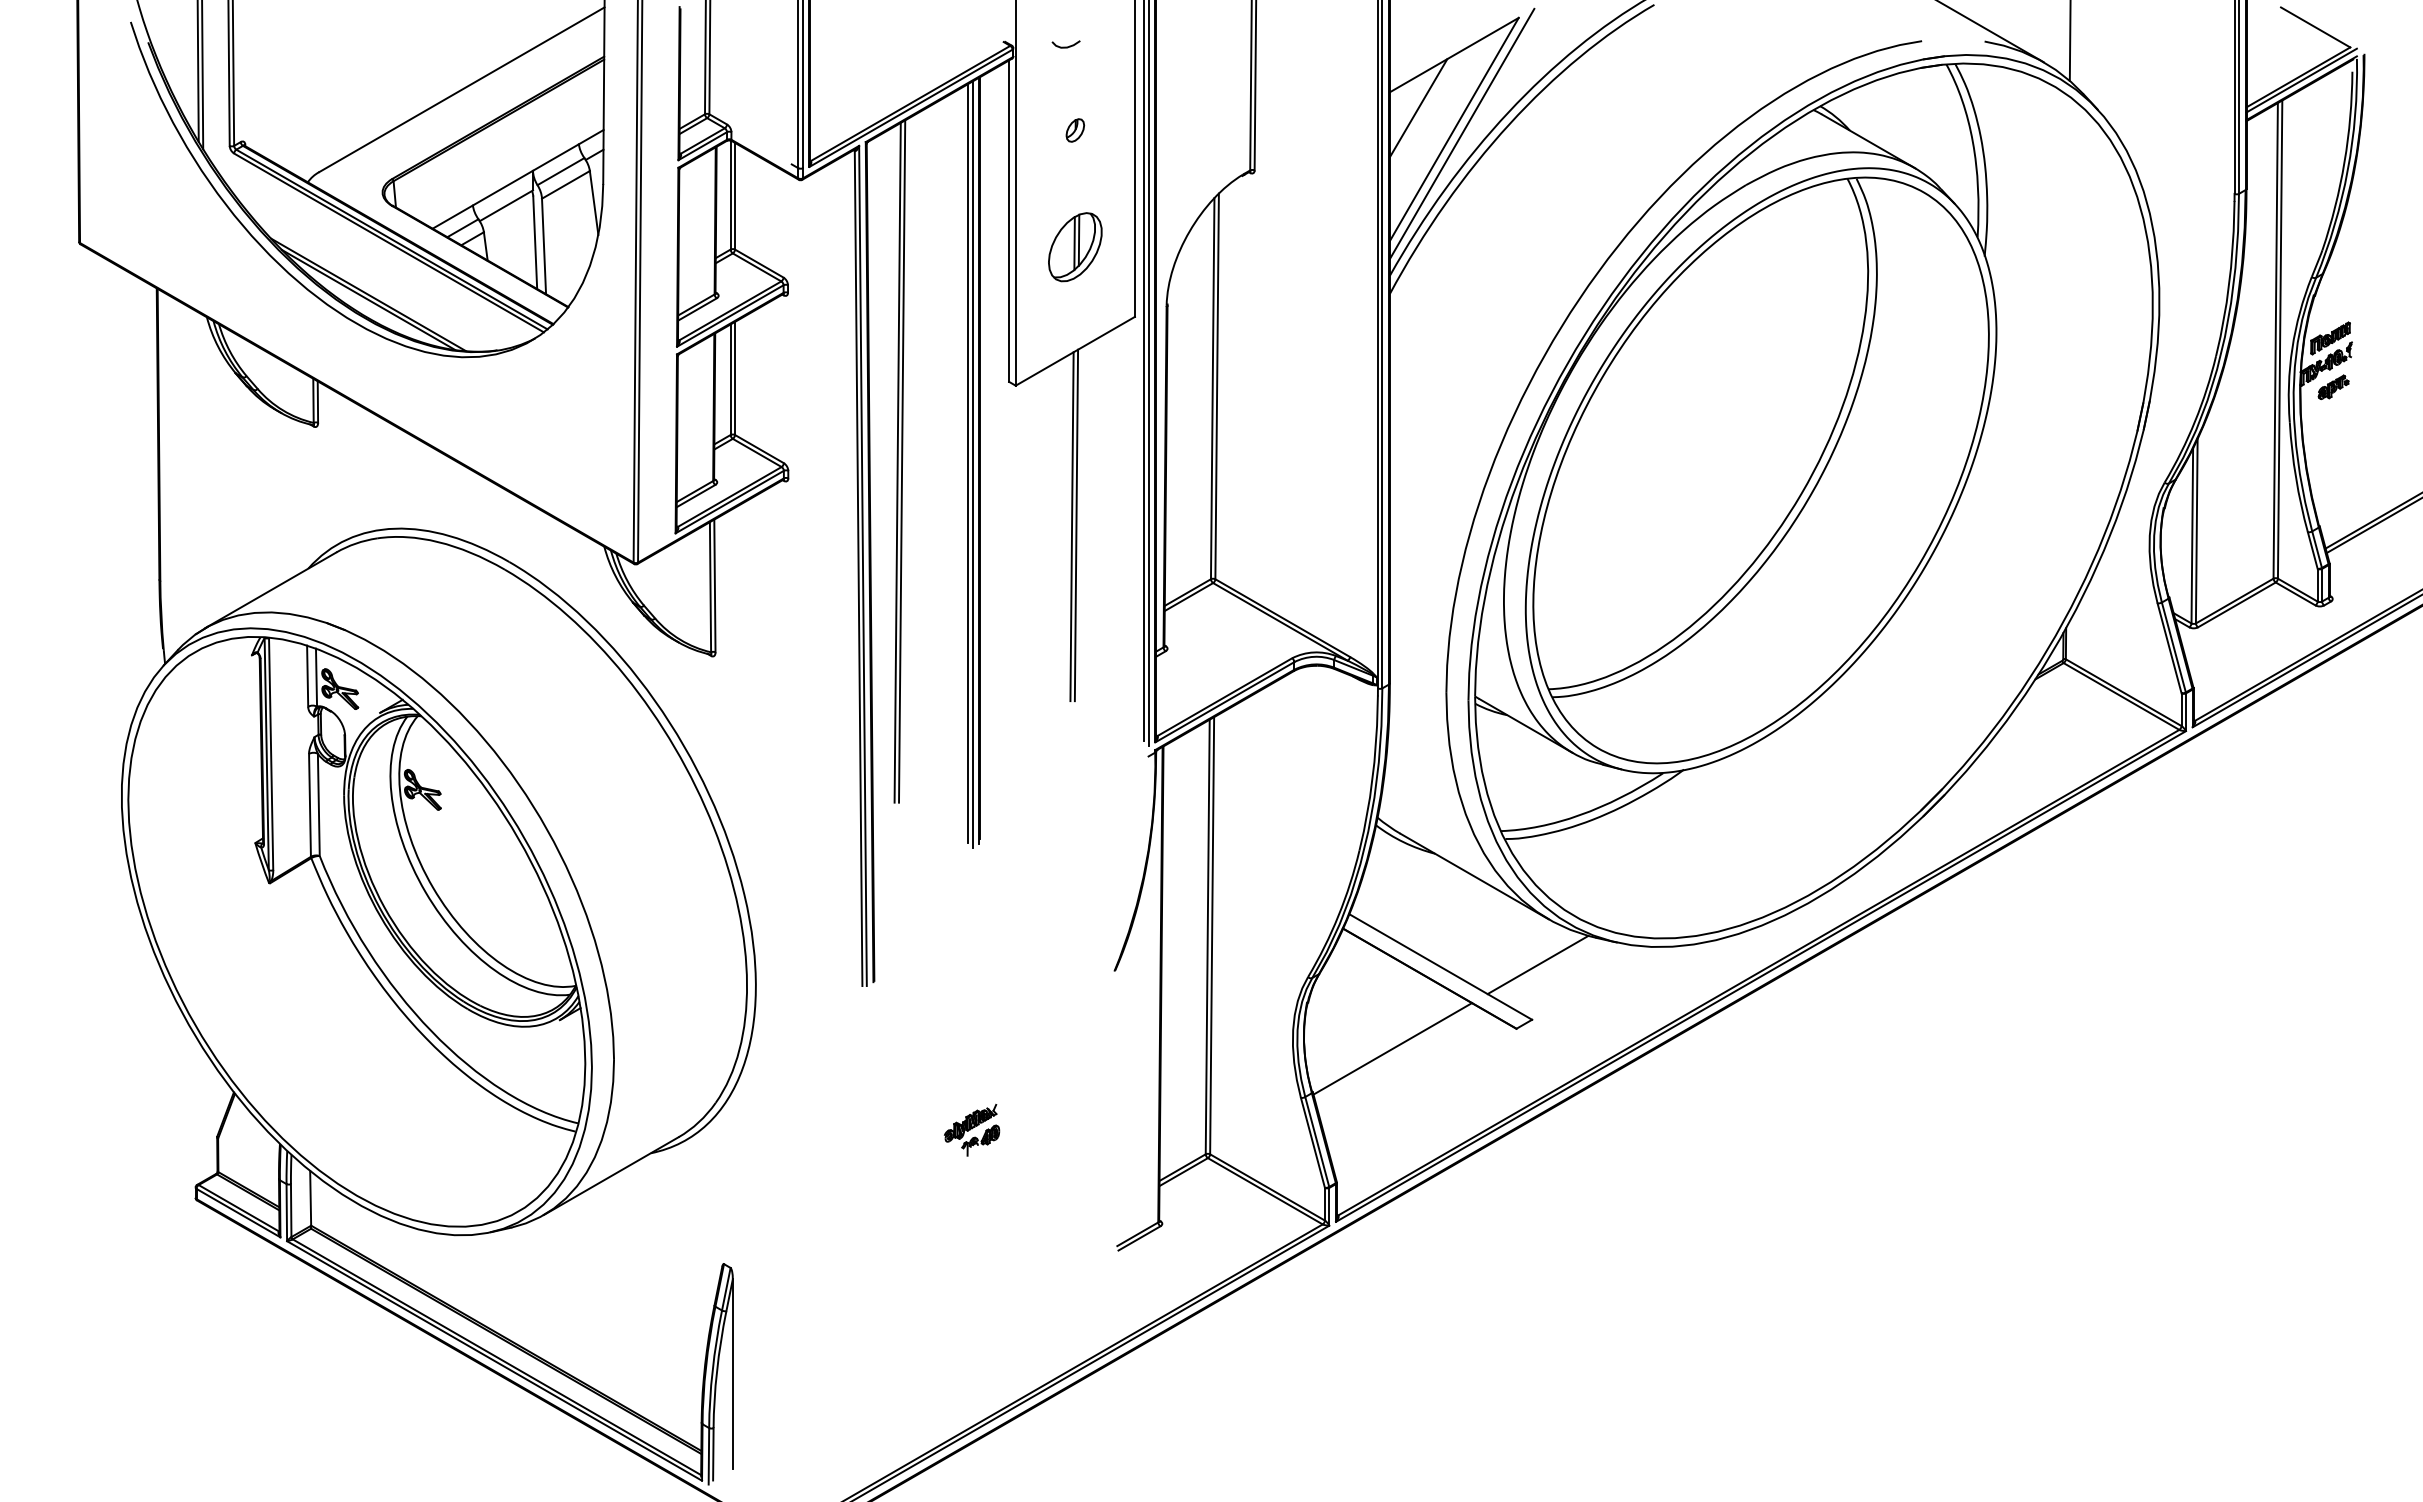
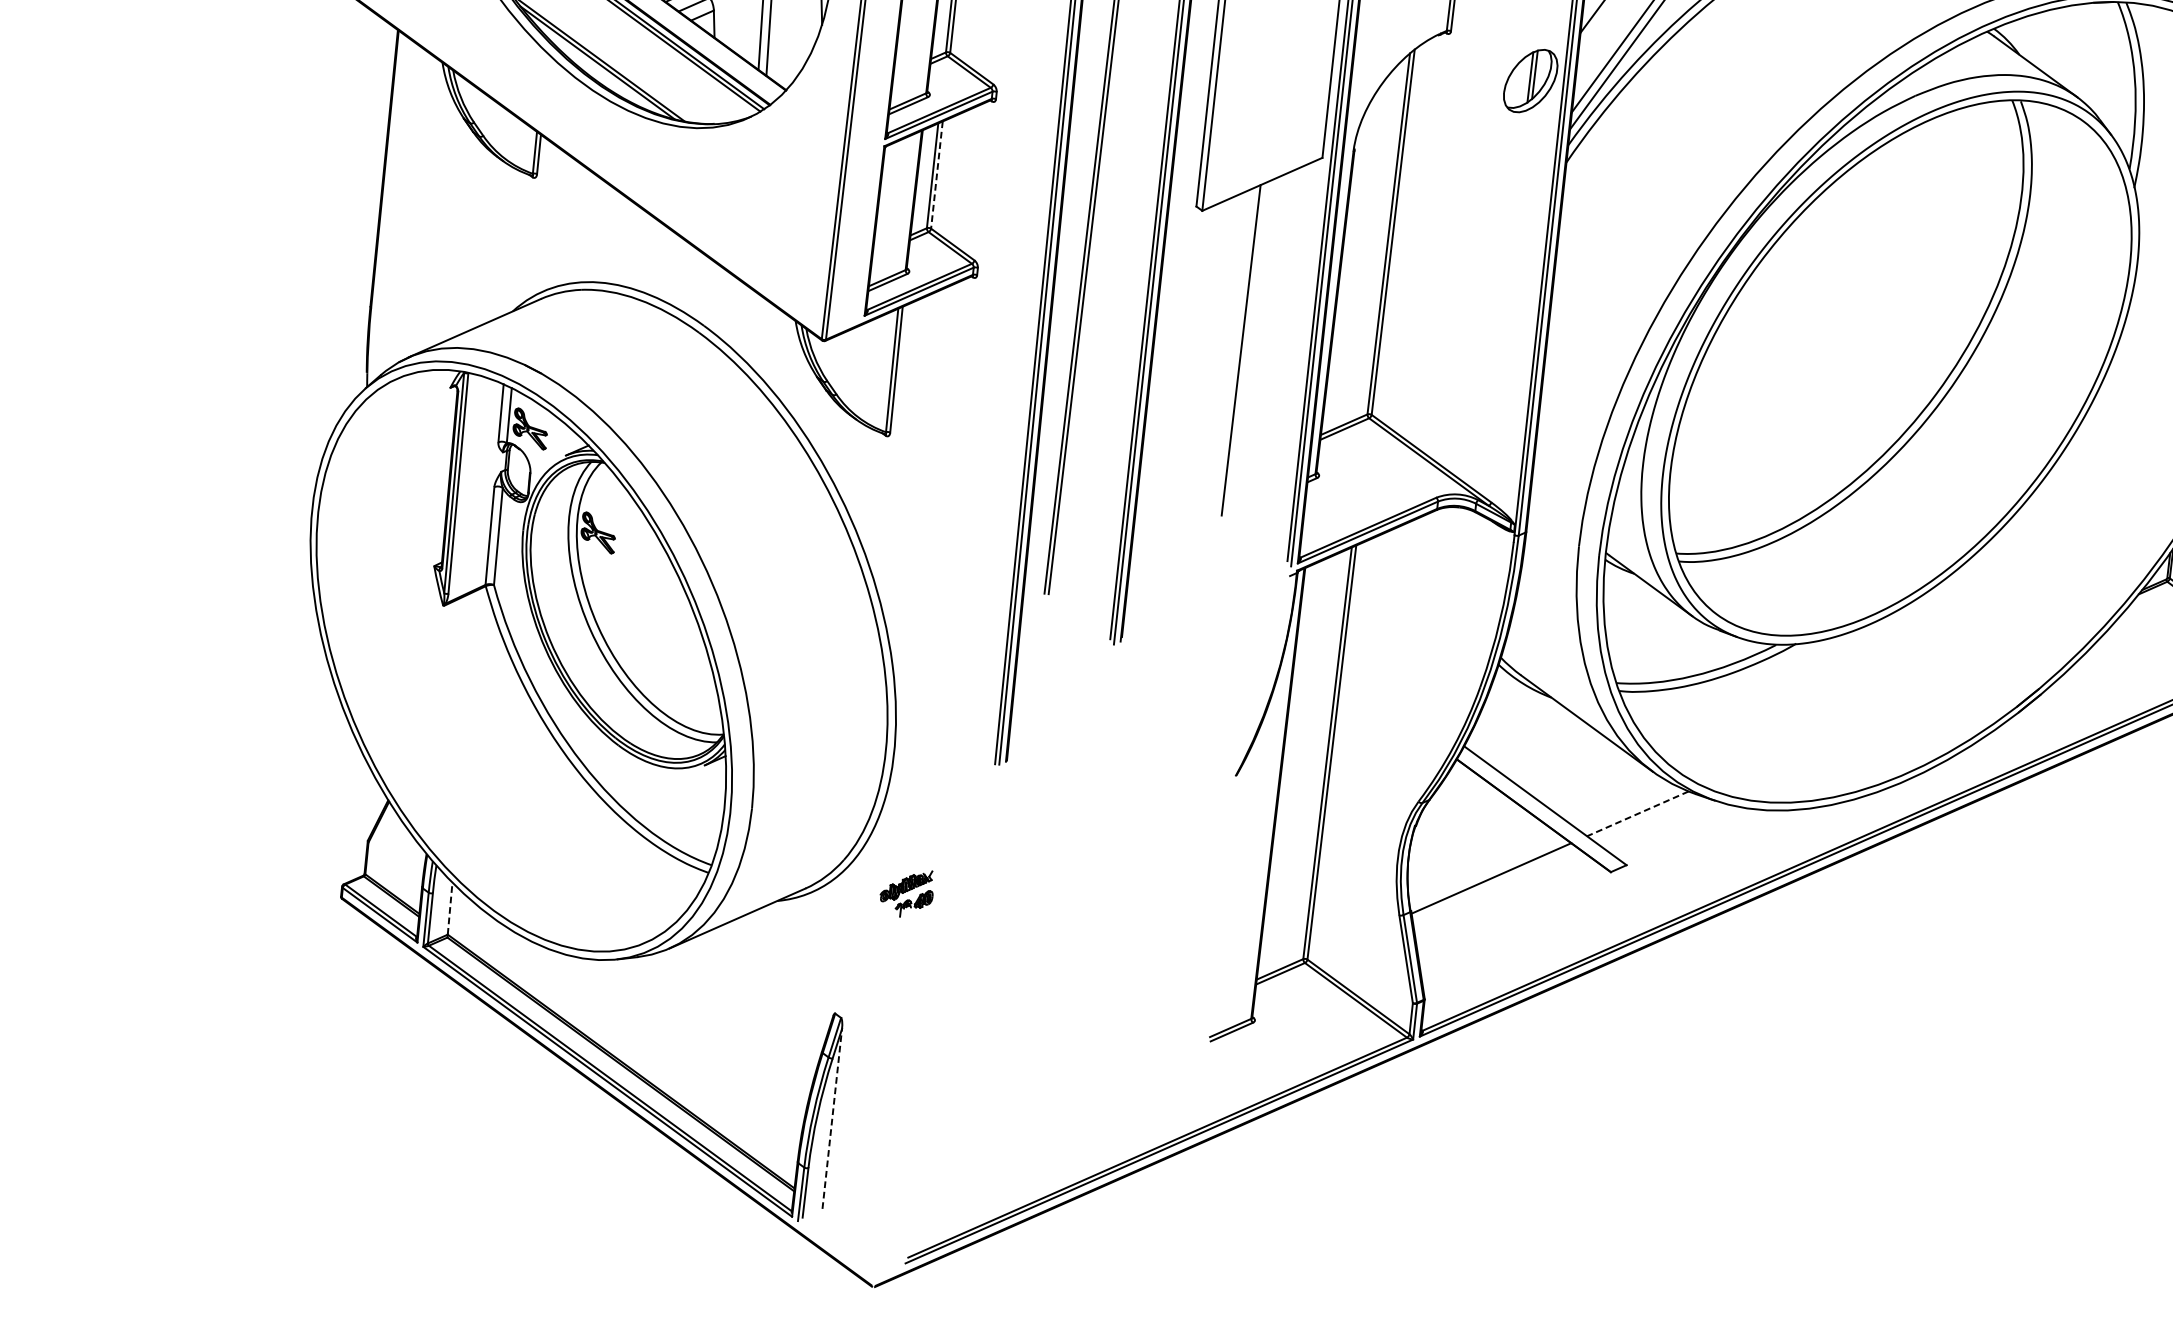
part: (1075, 247) -> (1530, 81), moved
line: (735, 378) -> (937, 175), solid -> dashed
line: (1076, 525) -> (1245, 349), removed
line: (1537, 965) -> (1637, 814), solid -> dashed
part: (972, 1130) -> (907, 893), moved
line: (310, 1197) -> (450, 907), solid -> dashed
line: (732, 1374) -> (831, 1119), solid -> dashed

